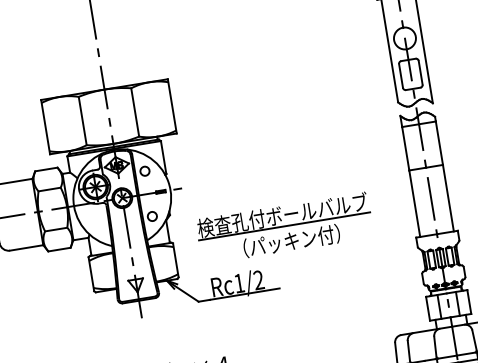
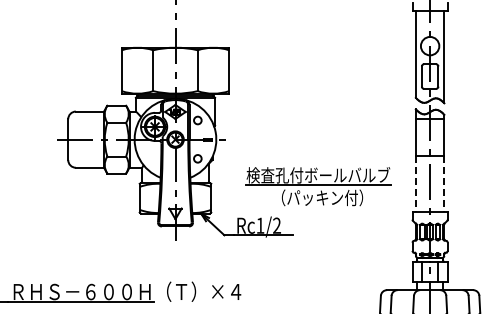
line: (448, 199) -> (444, 184), solid -> dashed
line: (414, 204) -> (415, 184), solid -> dashed
part: (284, 228) -> (318, 186), moved

